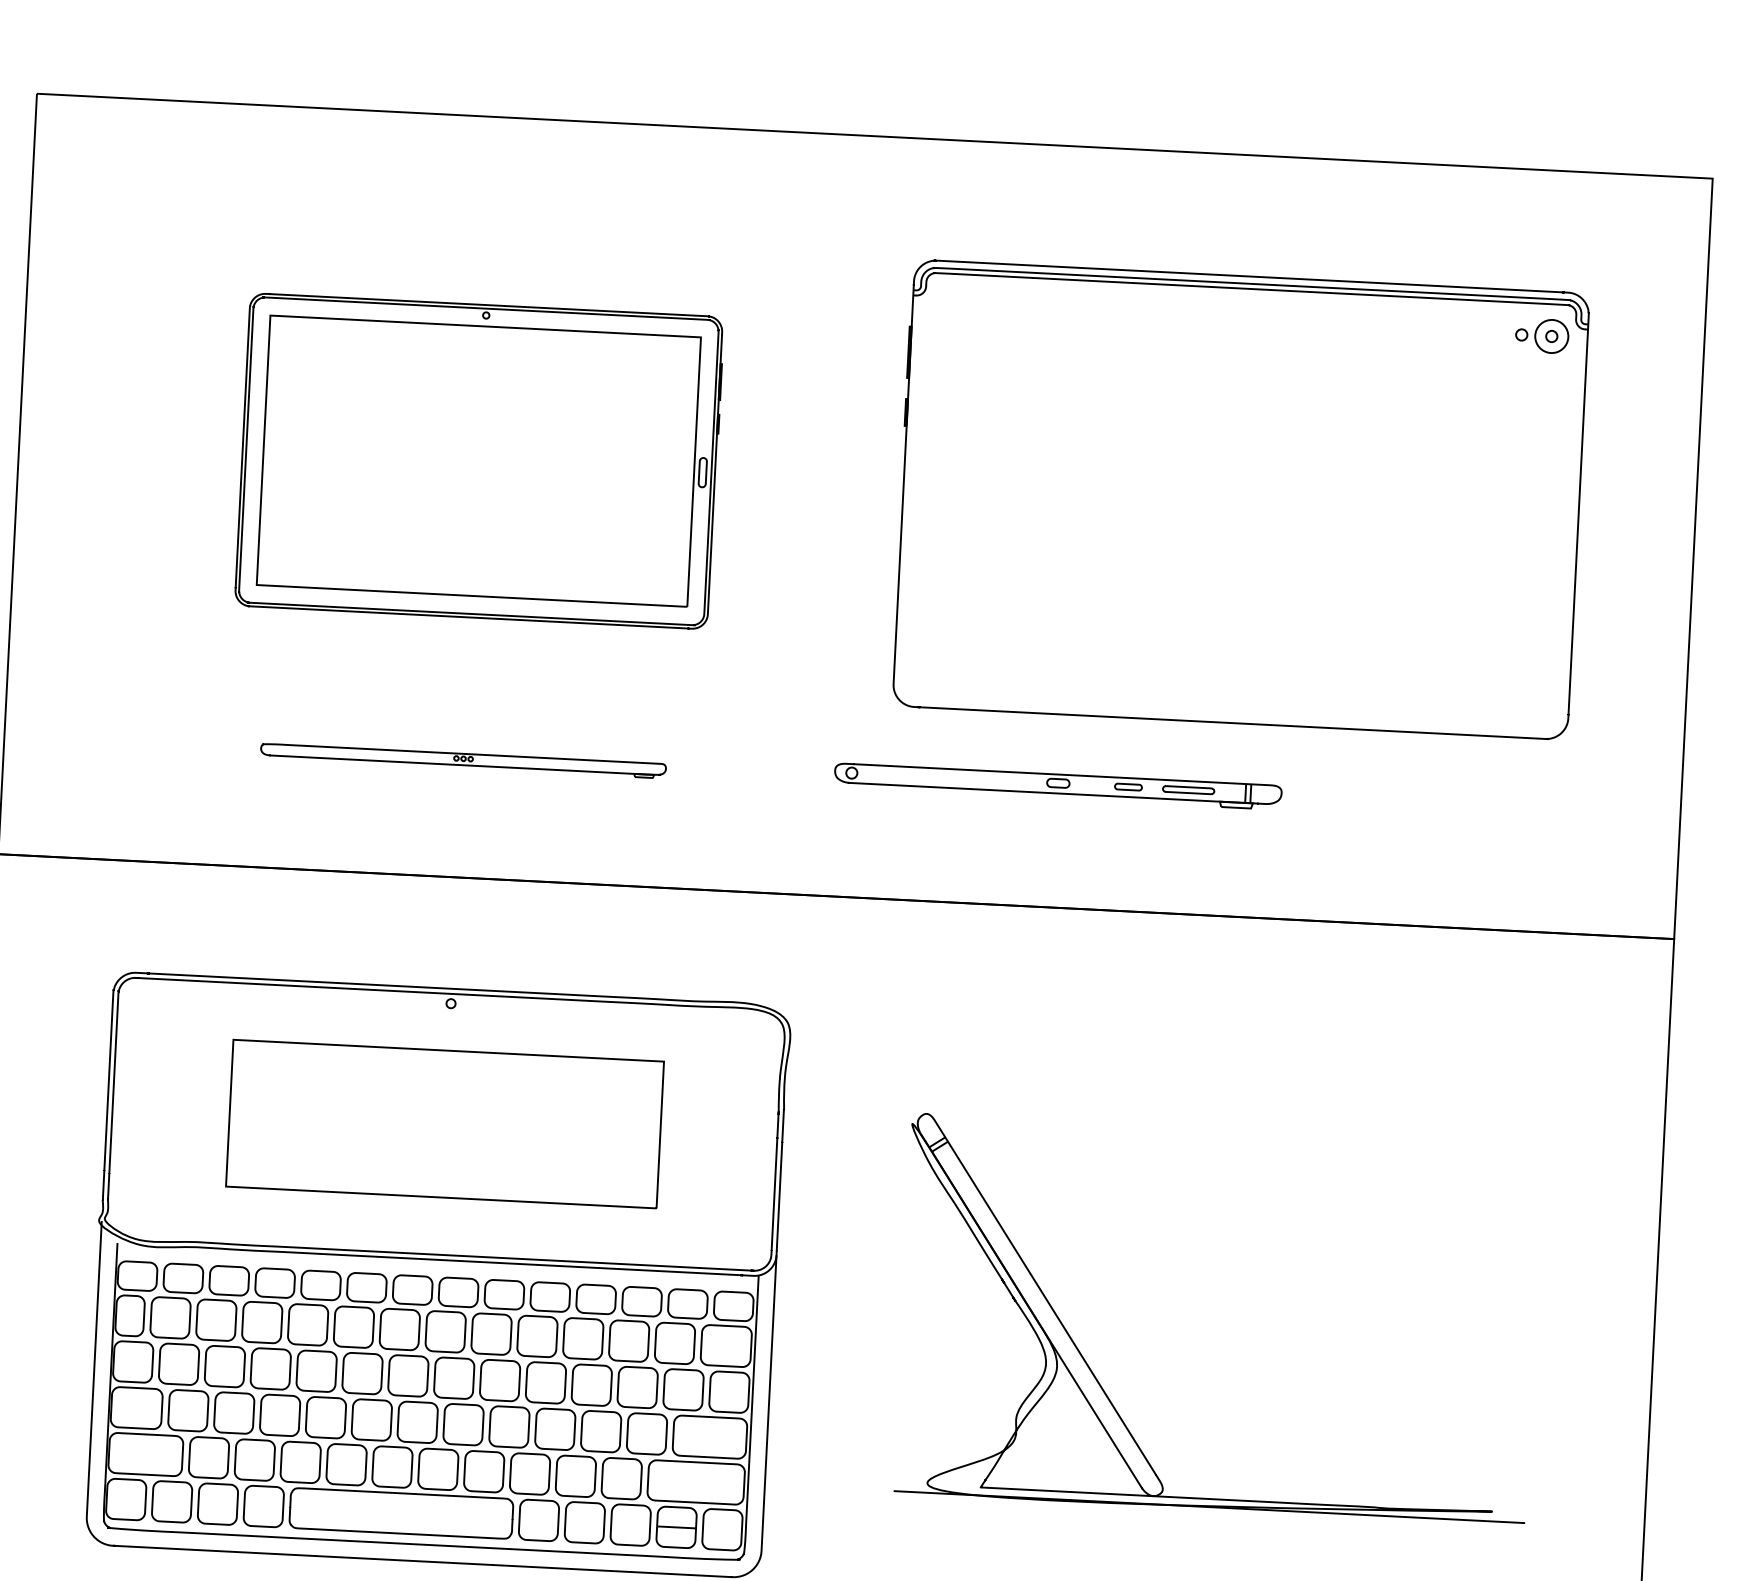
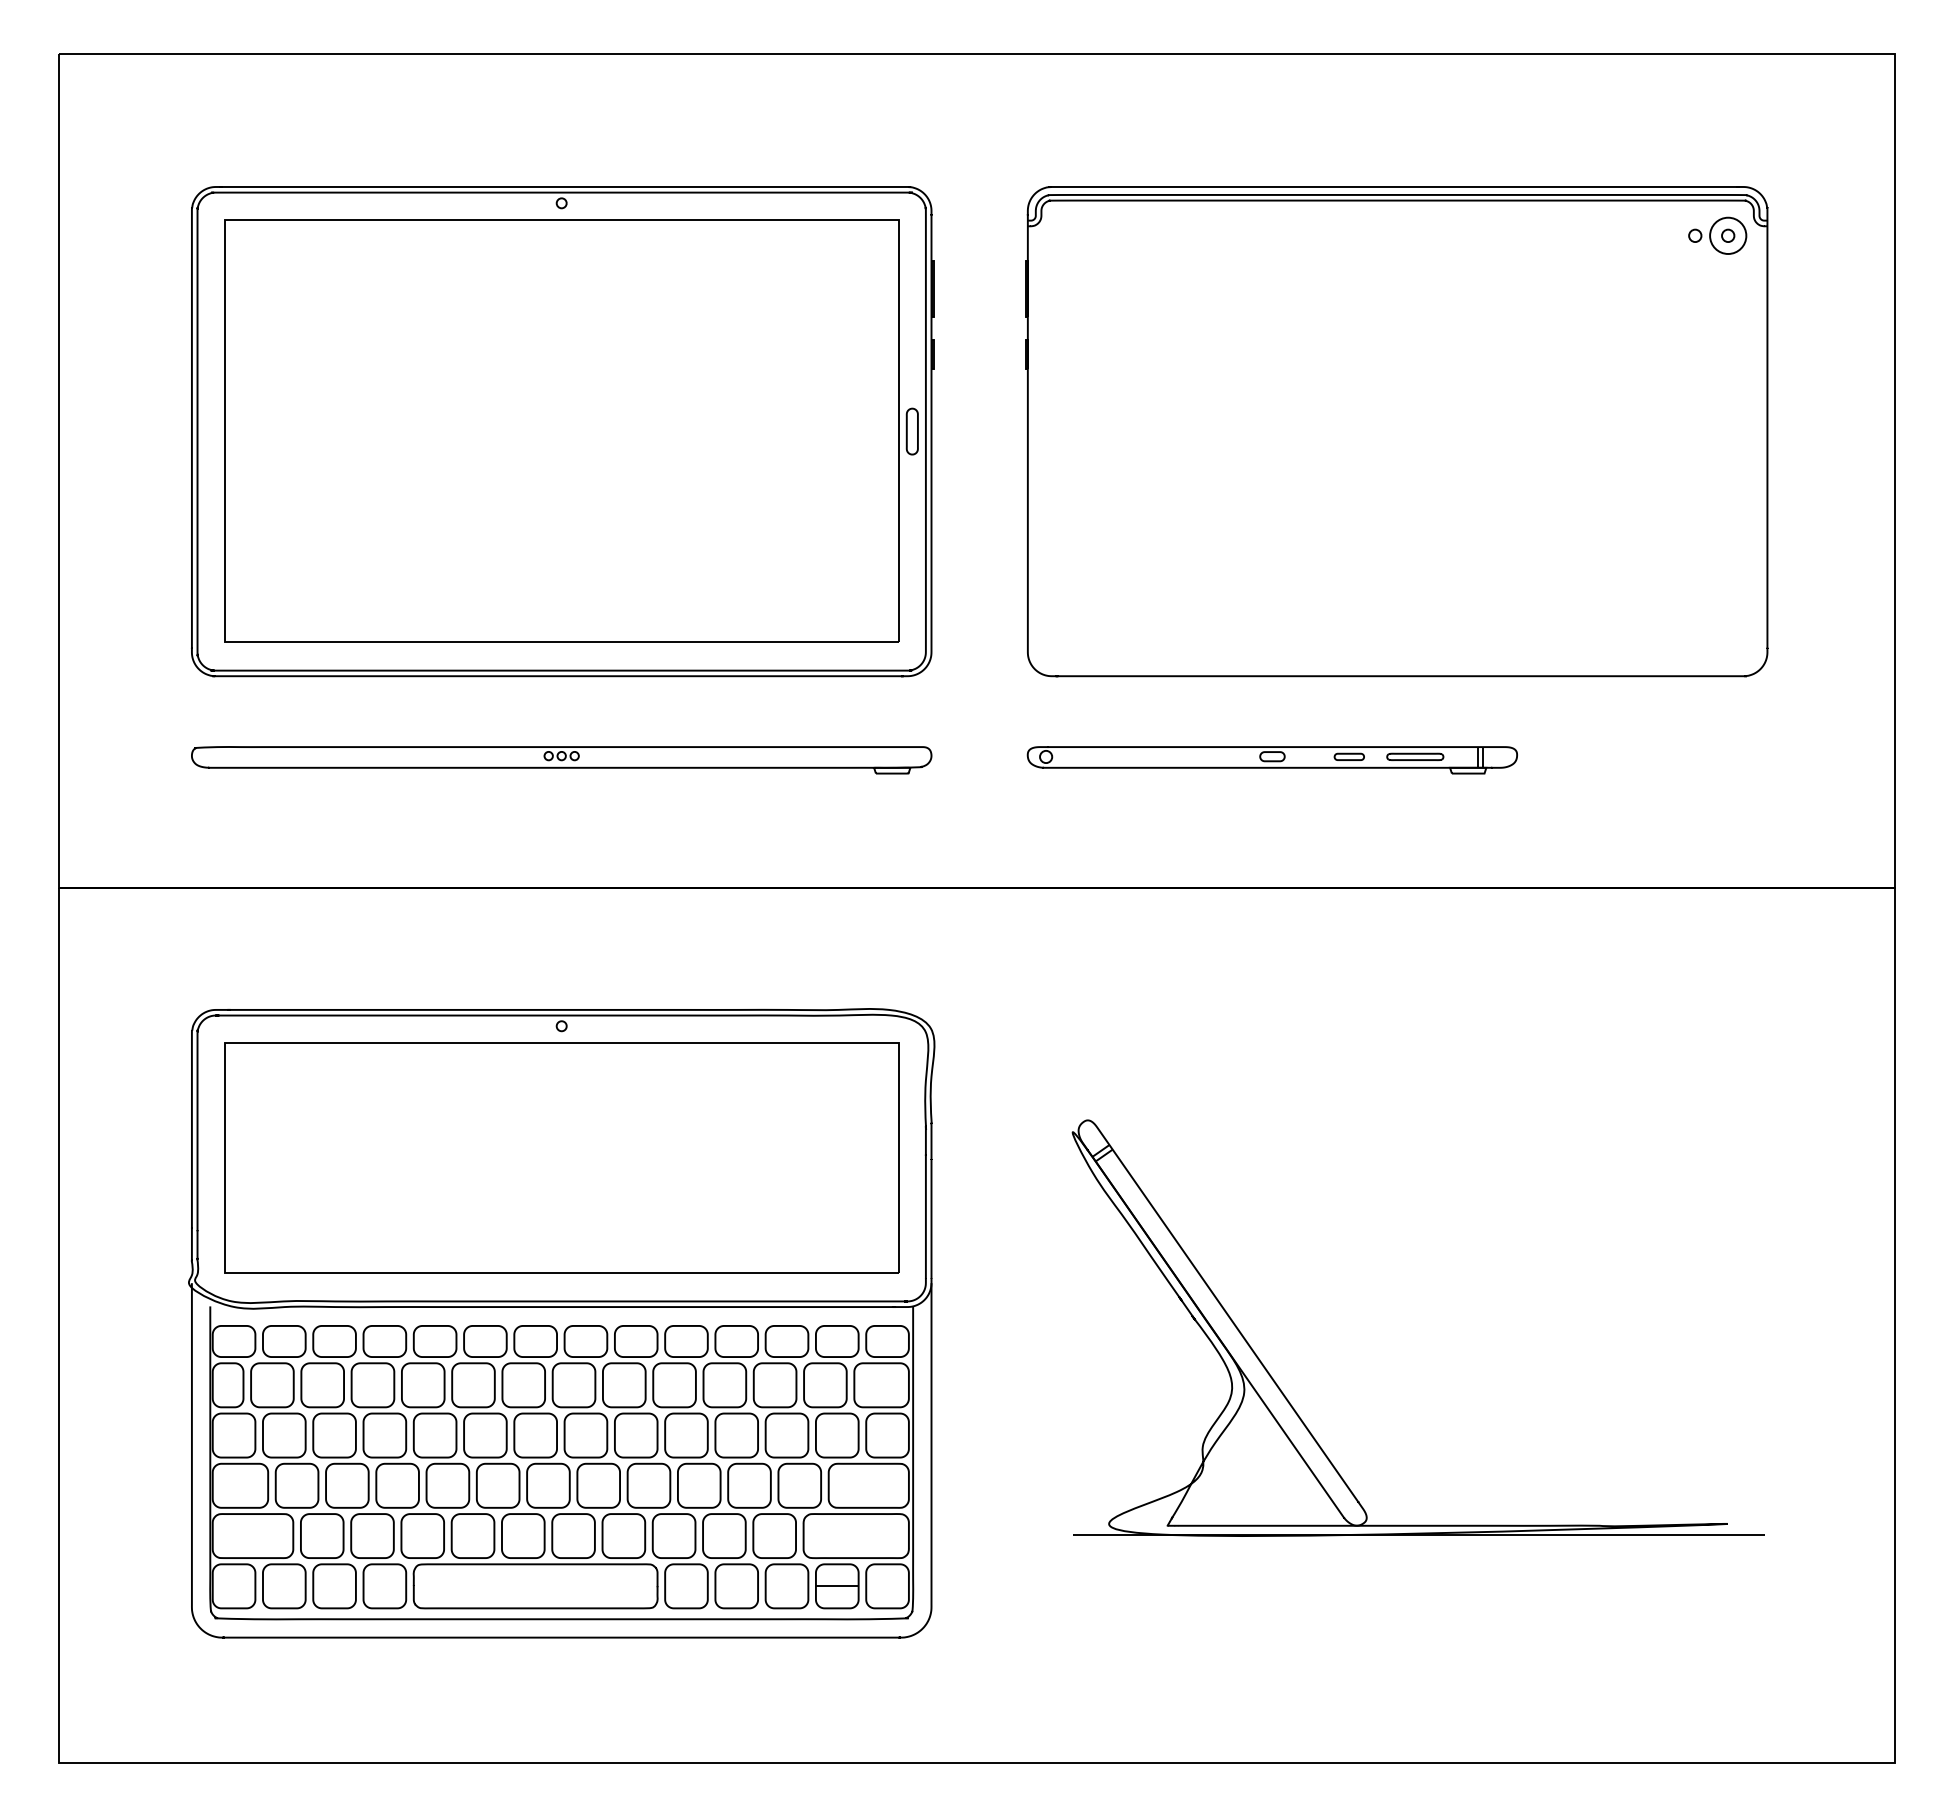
part: (479, 461) -> (562, 431), size x1.43
part: (463, 761) -> (561, 760), size x1.67
part: (1057, 786) -> (1271, 760), moved
part: (444, 1123) -> (561, 1157), size x1.43

